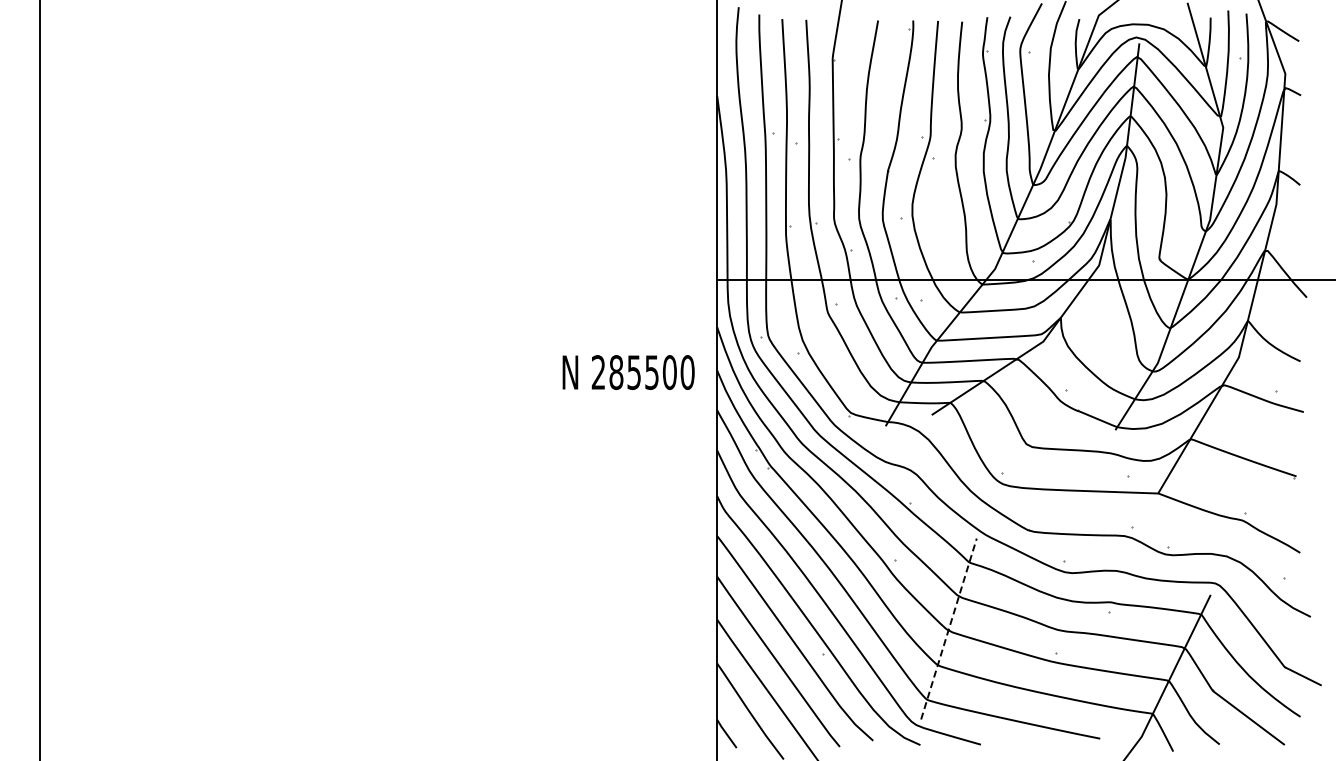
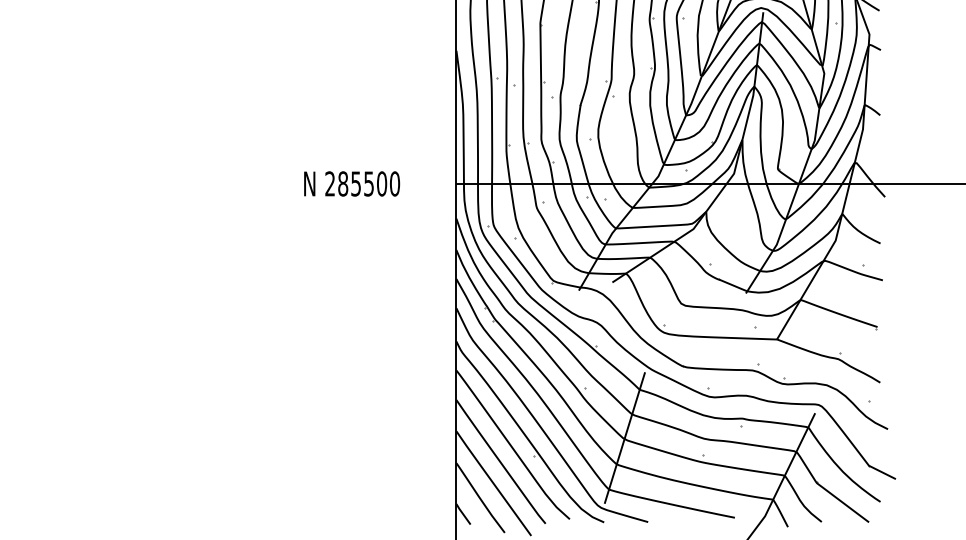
text: (628, 372) -> (351, 183), moved
line: (948, 629) -> (624, 438), dashed -> solid

